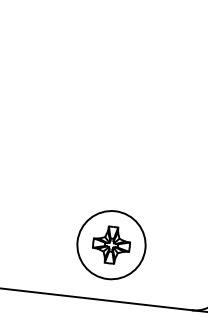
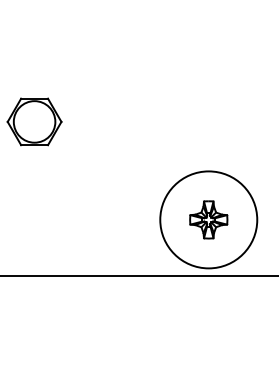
circle: (111, 244) -> (208, 219), size x1.4

